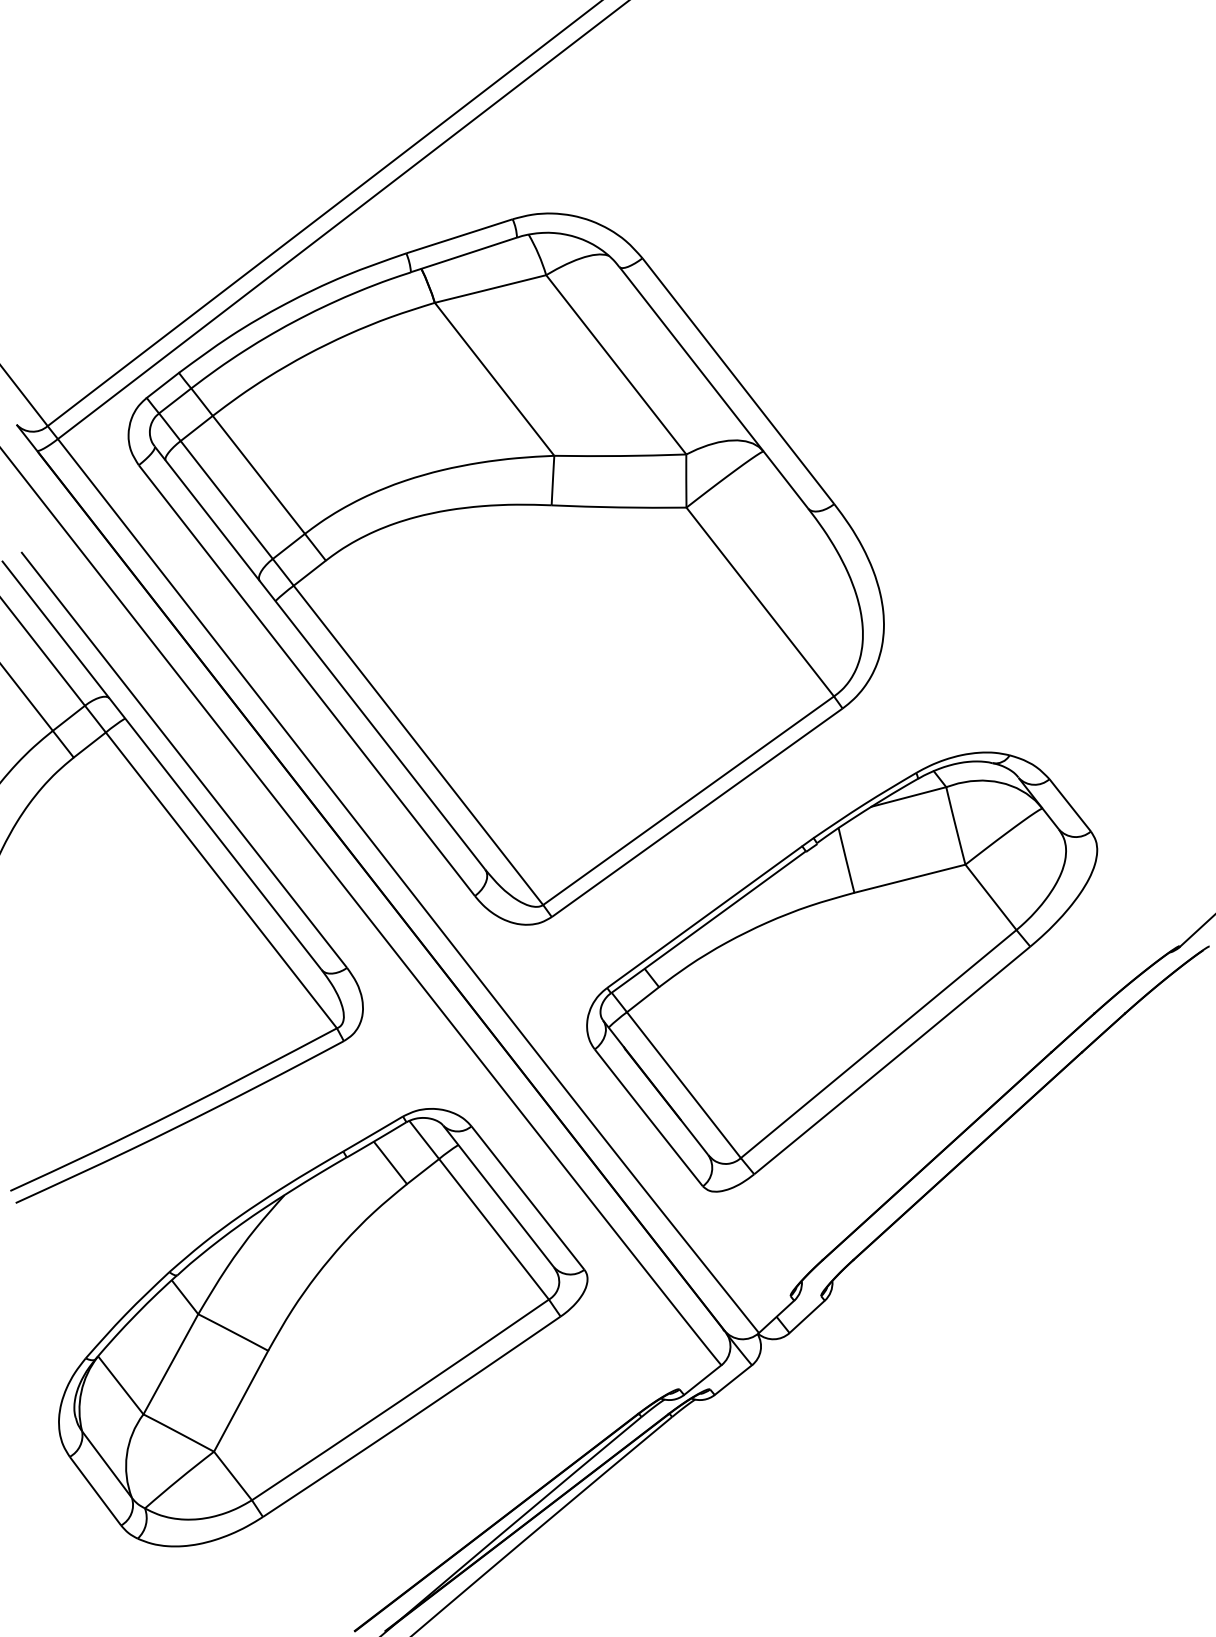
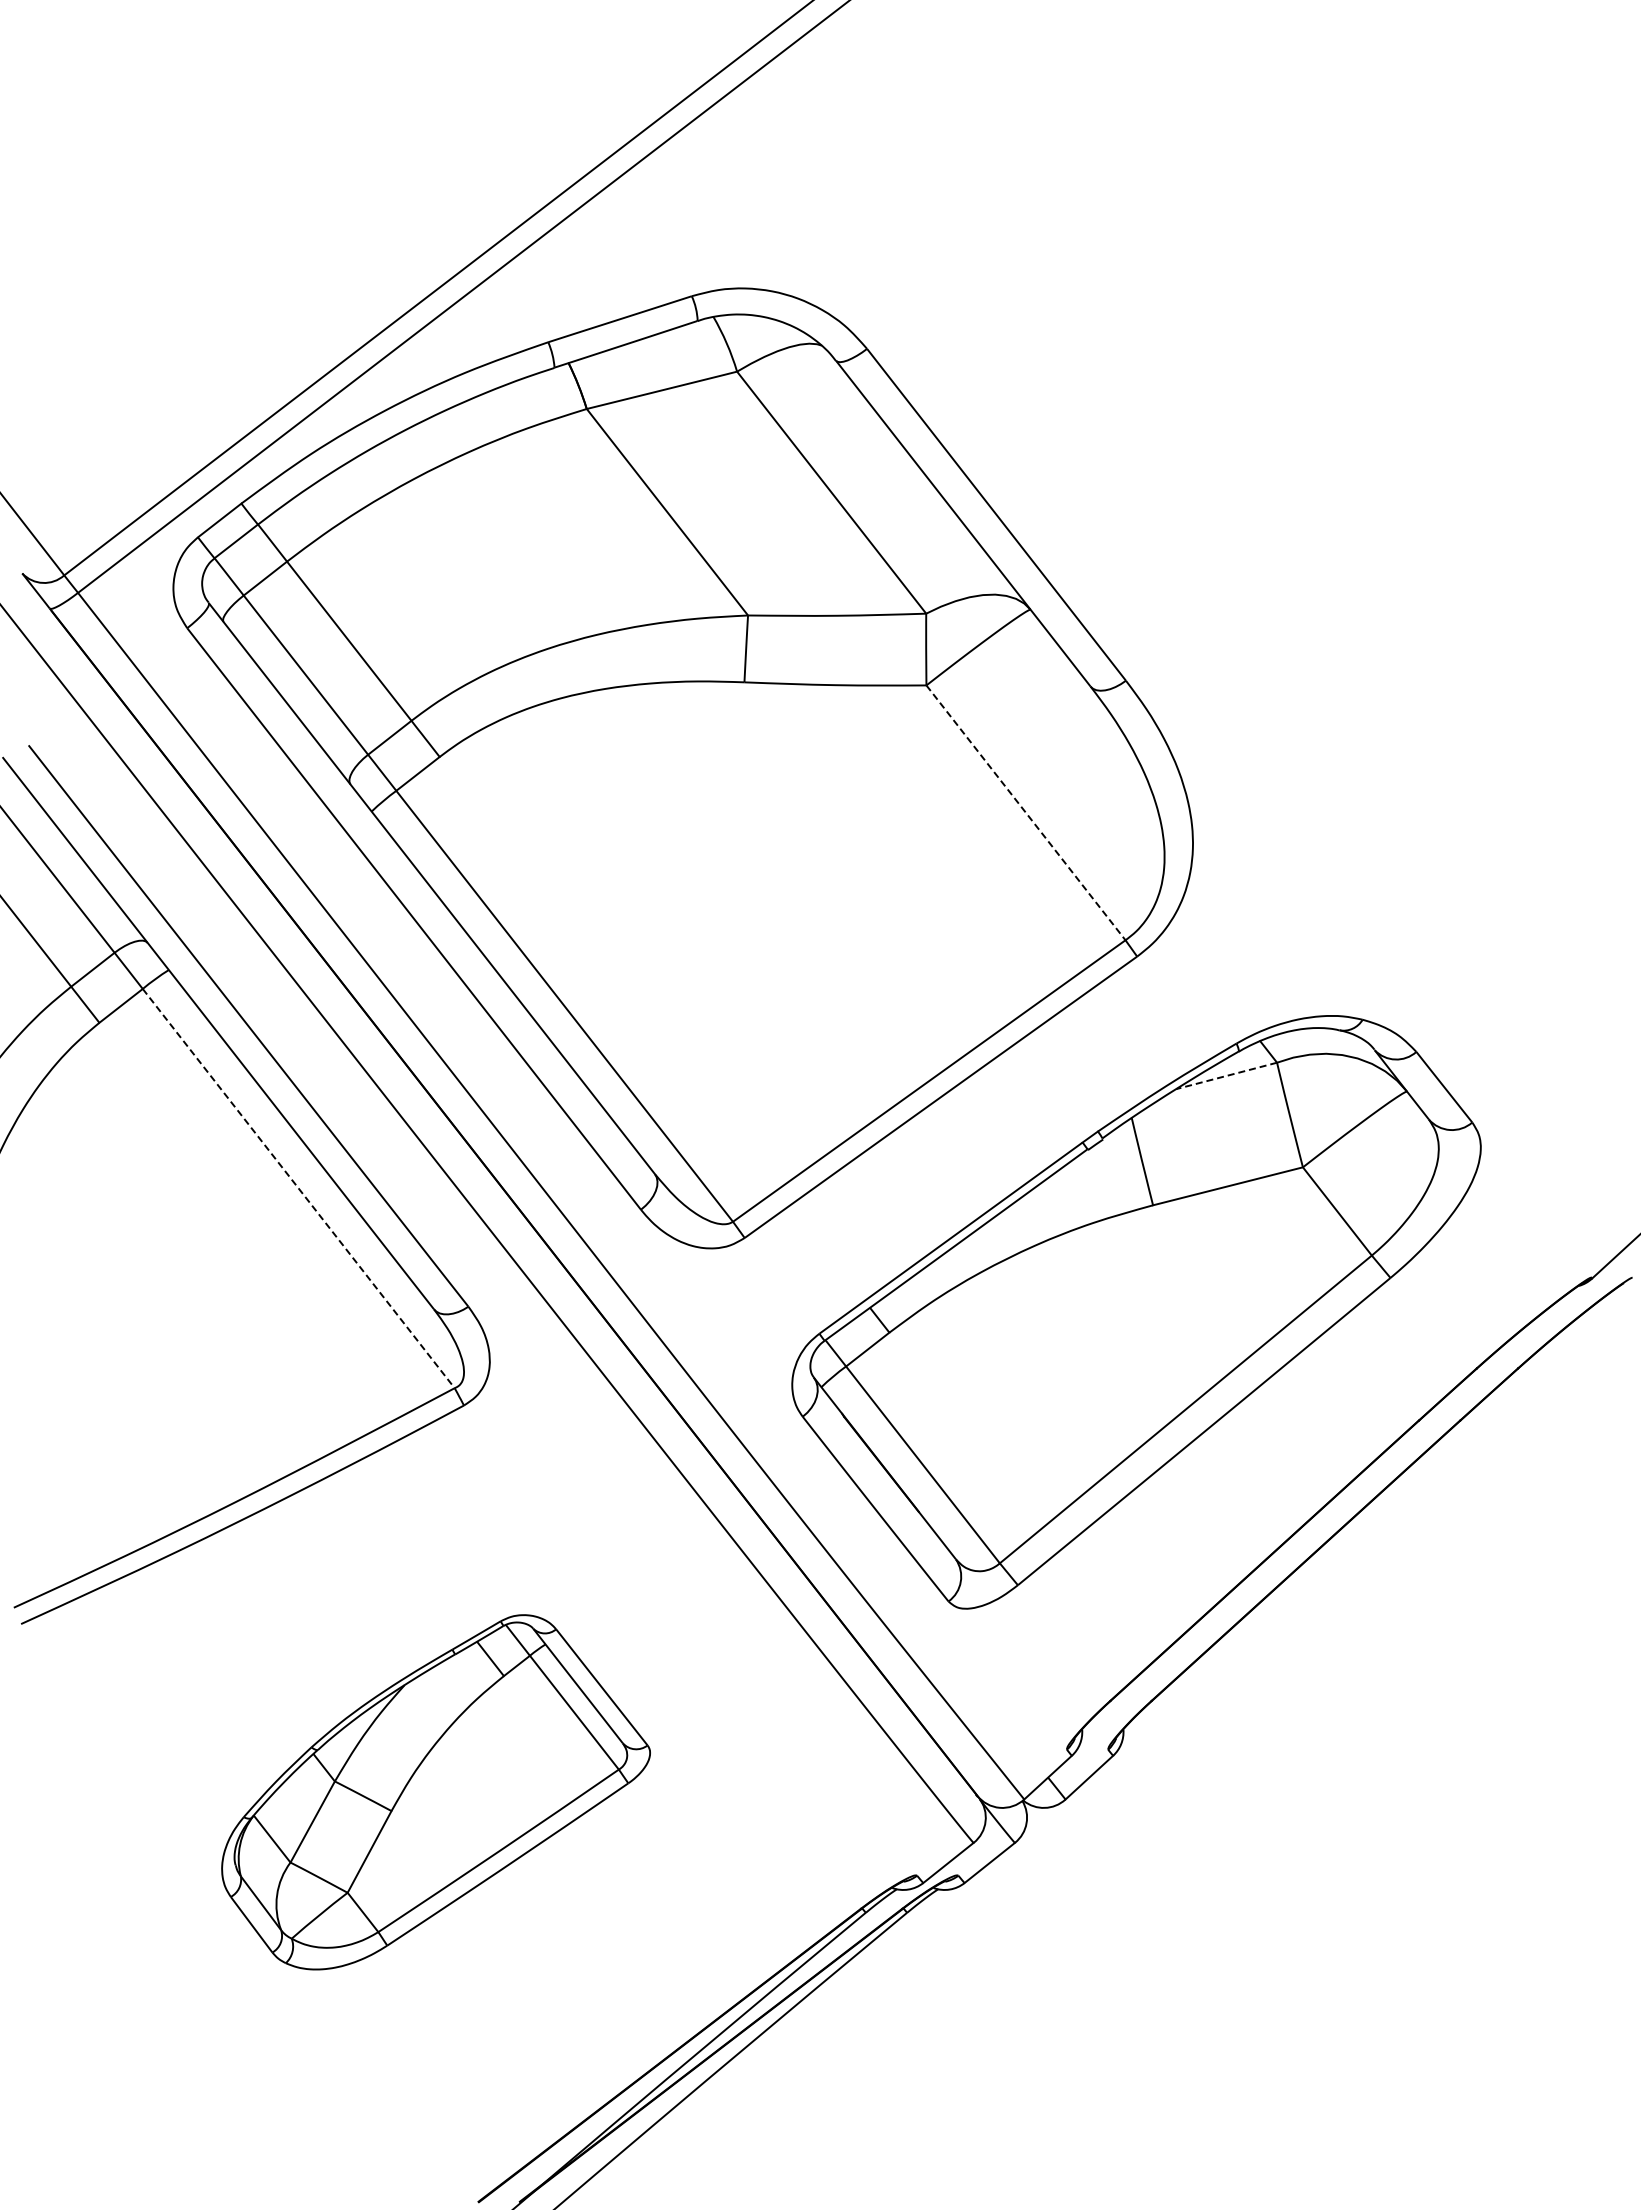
line: (759, 601) -> (1025, 812), solid -> dashed
line: (908, 797) -> (1226, 1076), solid -> dashed
line: (221, 880) -> (299, 1188), solid -> dashed
part: (322, 1327) -> (435, 1792), size x0.6

